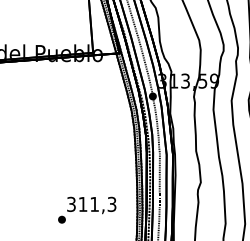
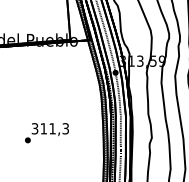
text: (87, 209) -> (47, 132), moved

